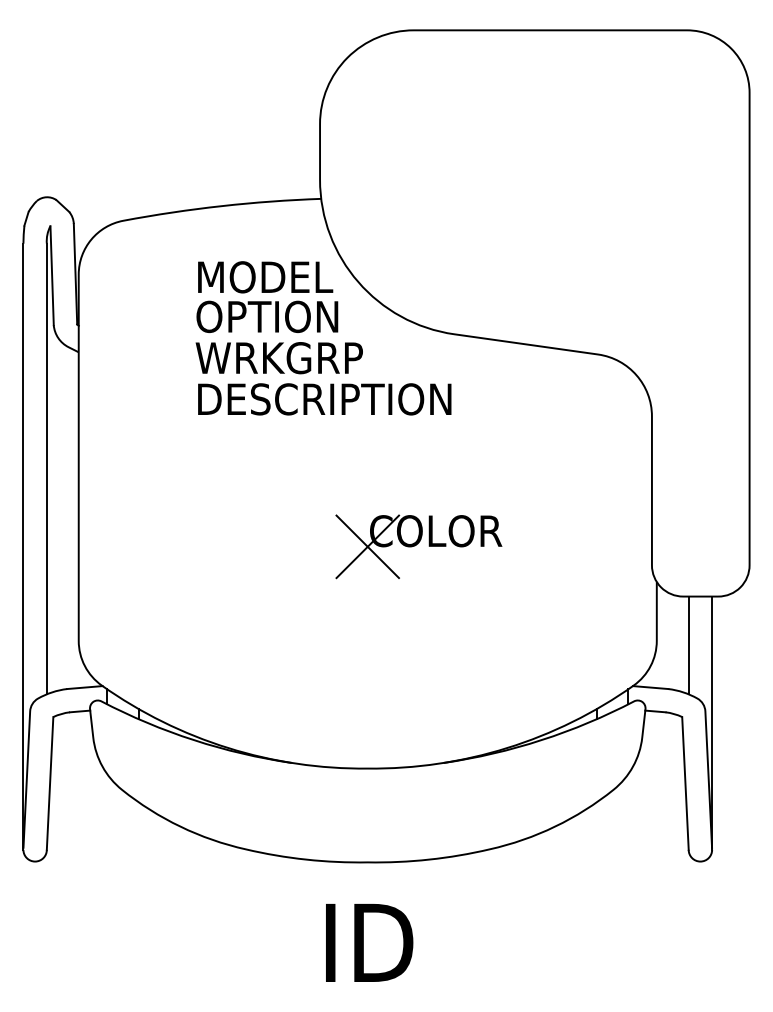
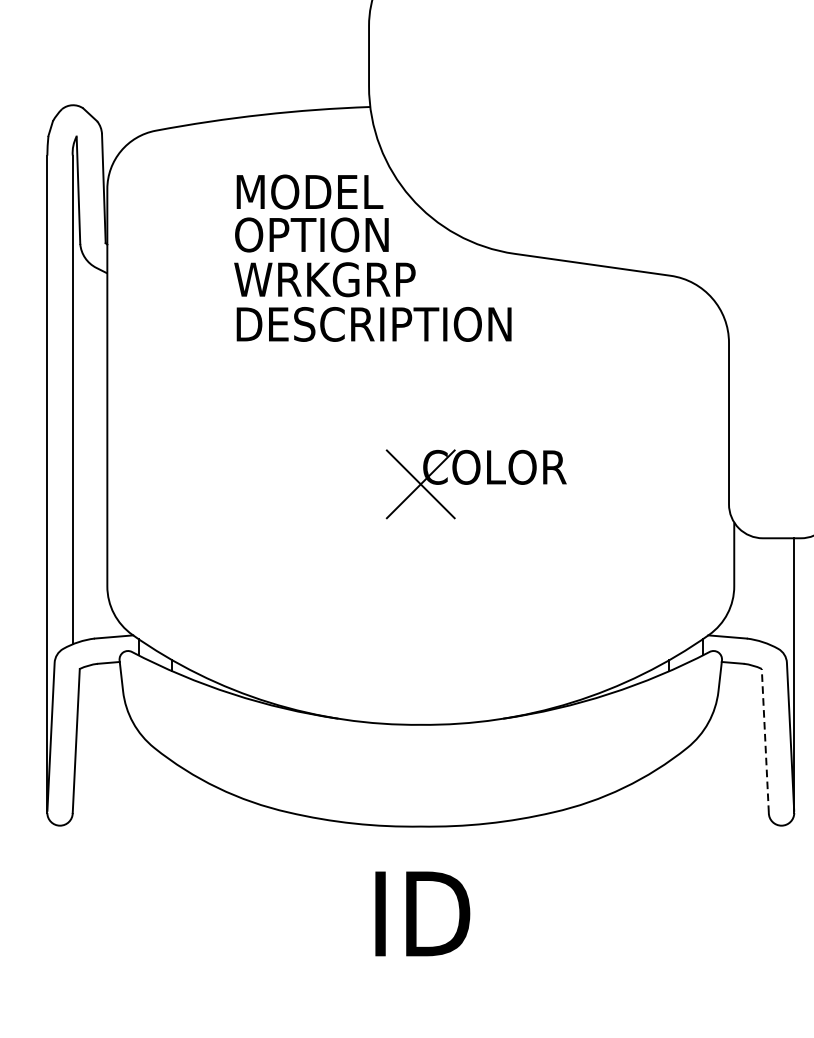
line: (688, 645) -> (768, 591), removed
line: (685, 782) -> (765, 739), solid -> dashed

